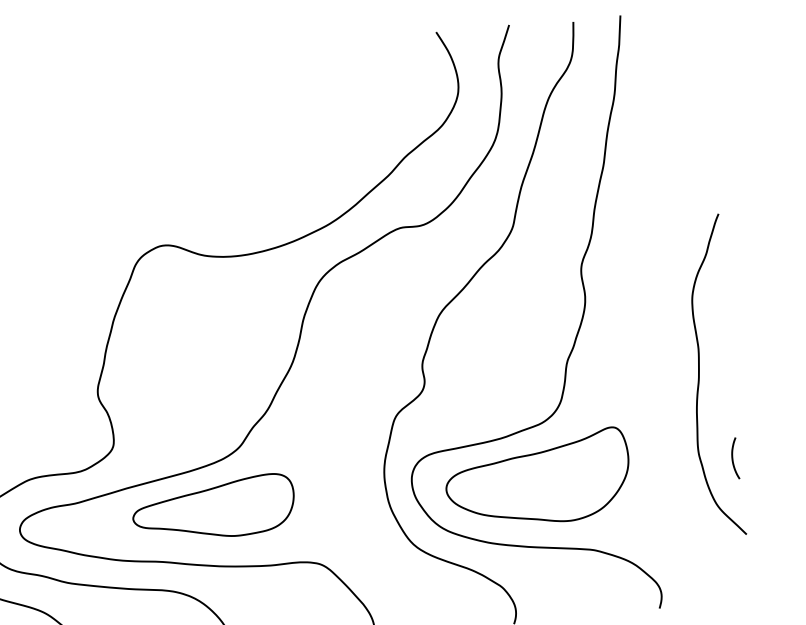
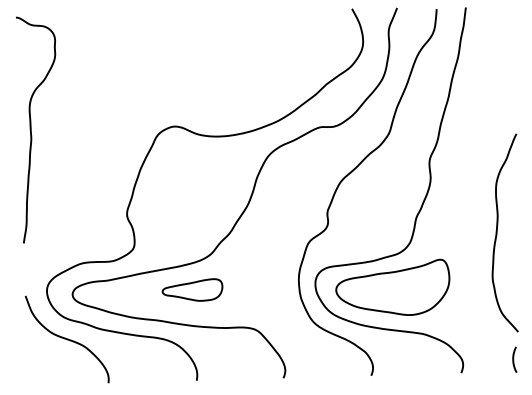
curve: (734, 458) -> (514, 359), moved
part: (213, 507) -> (192, 289), size x0.6

